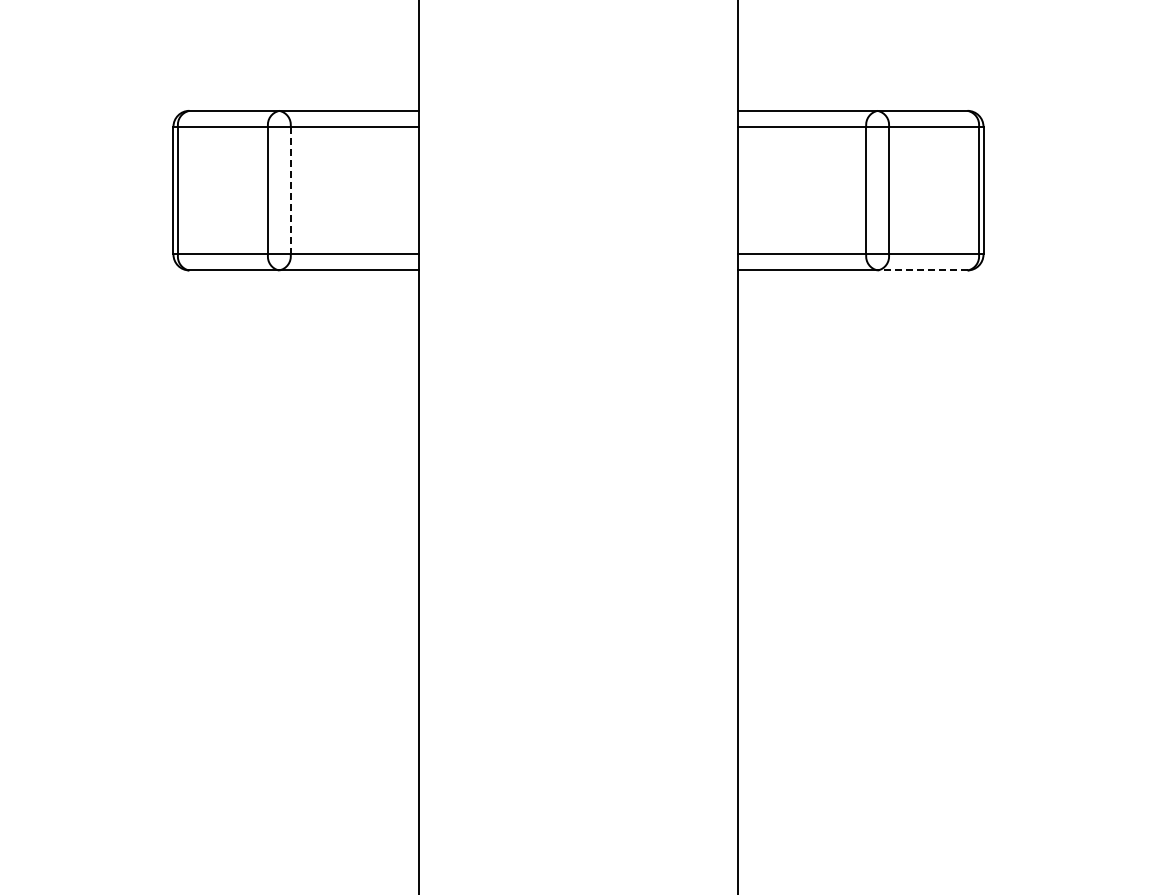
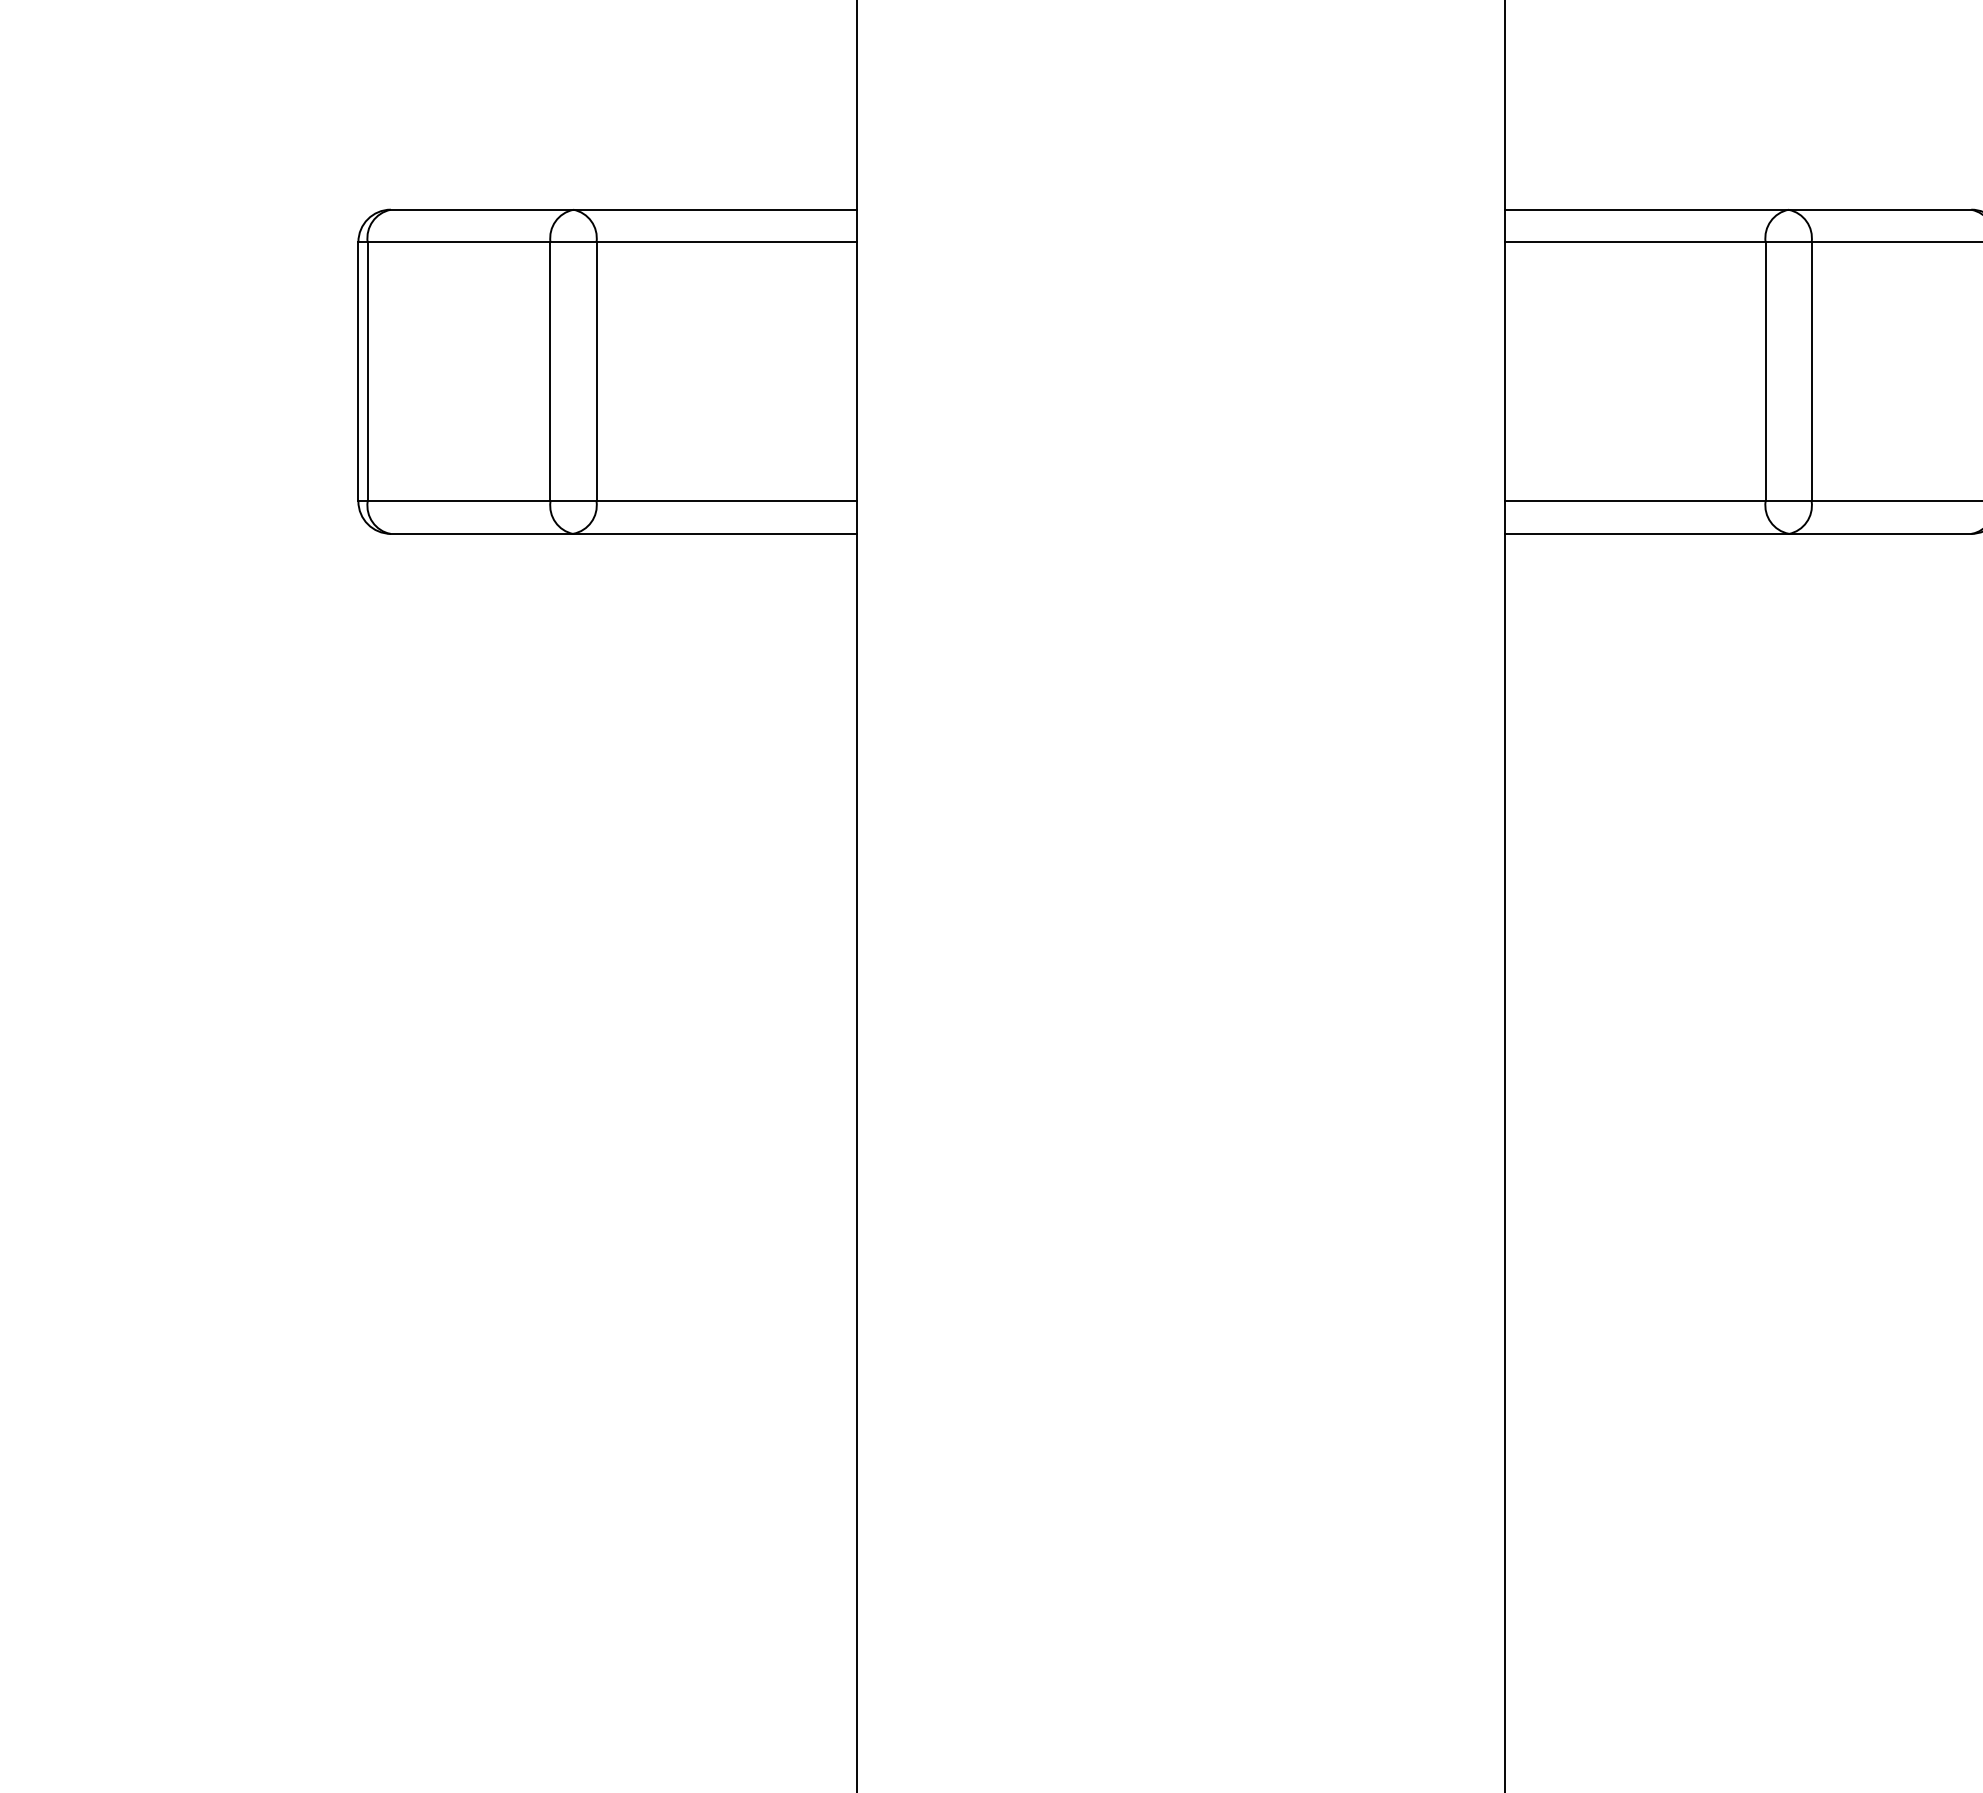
line: (290, 190) -> (596, 371), dashed -> solid
line: (922, 270) -> (1879, 533), dashed -> solid

